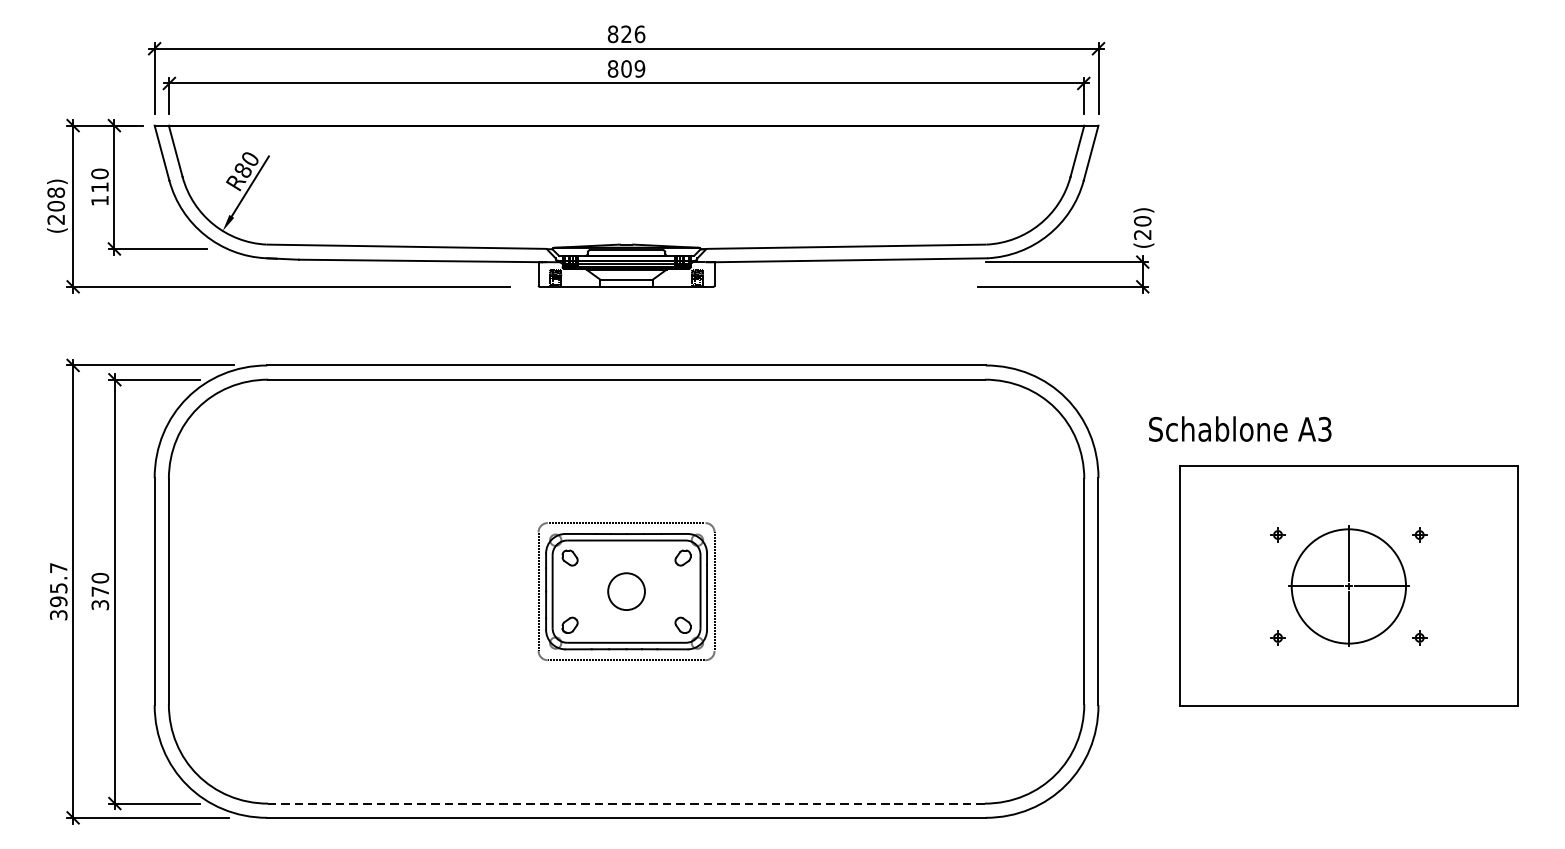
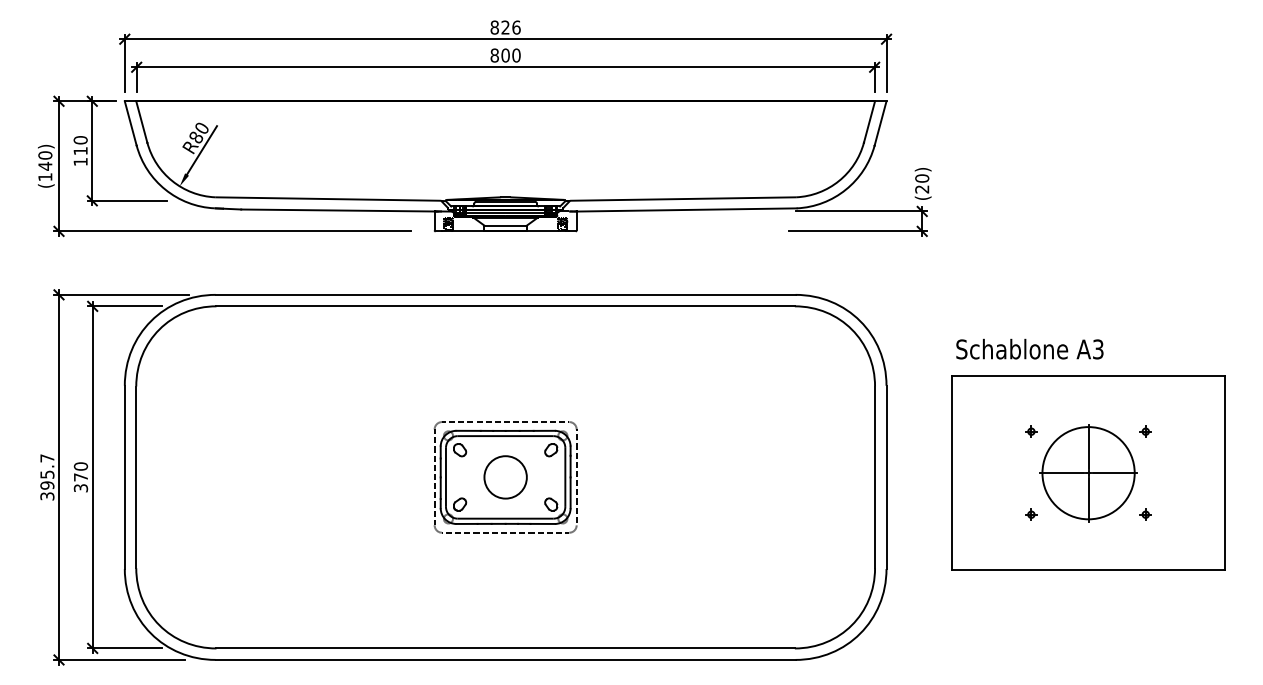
text: (640, 68) -> (516, 55), 809 -> 800
text: (56, 206) -> (45, 166), (208) -> (140)
text: (1239, 428) -> (1029, 348), moved
circle: (626, 591) -> (505, 477), size x1.43
line: (626, 803) -> (505, 648), dashed -> solid

